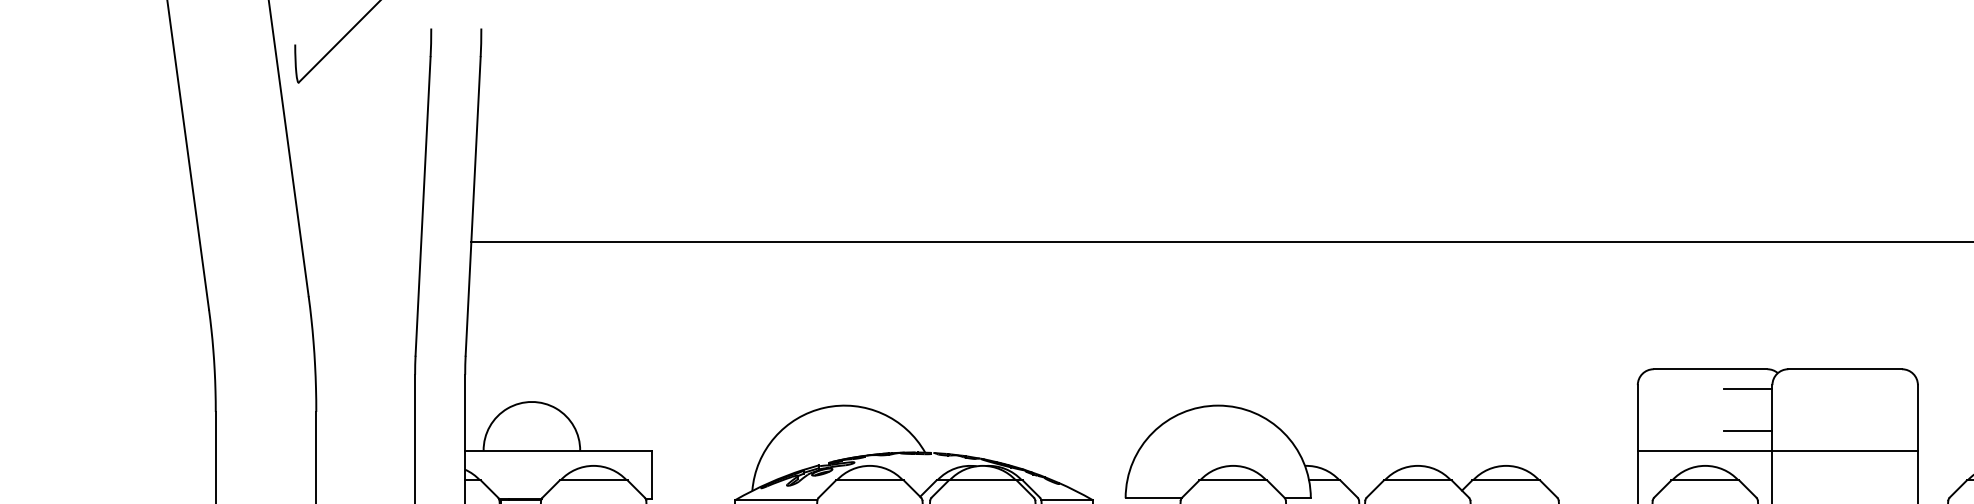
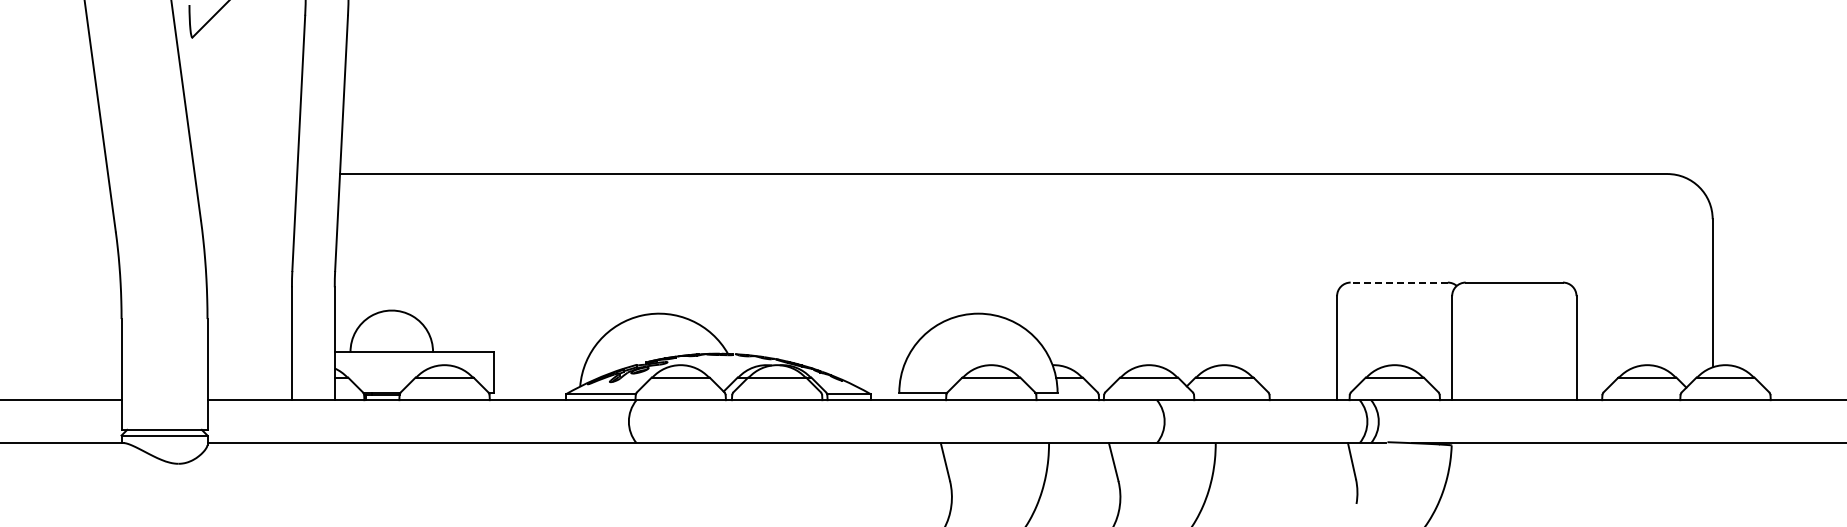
line: (1710, 369) -> (1399, 282), solid -> dashed
line: (1748, 389) -> (1431, 299), removed
line: (1748, 431) -> (1431, 335), removed
line: (1777, 451) -> (1456, 352), removed

